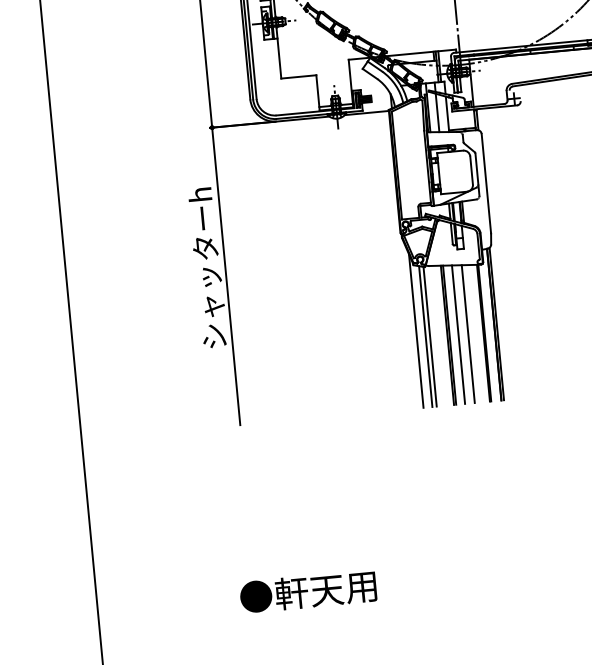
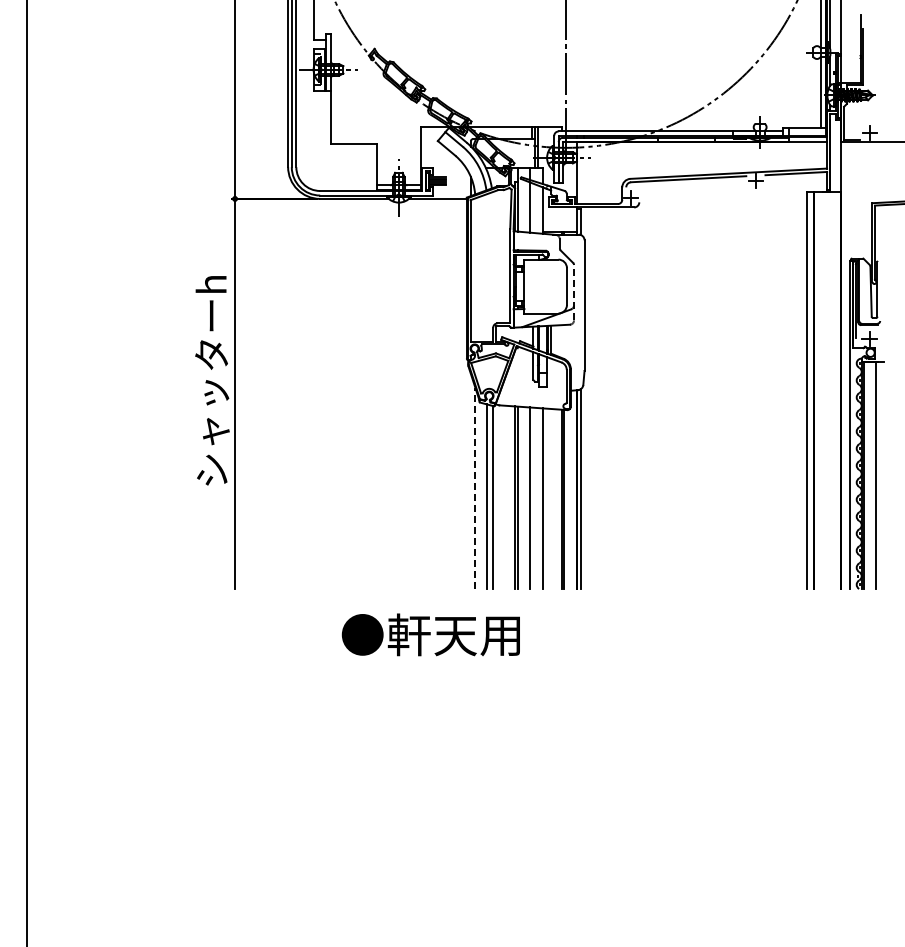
line: (477, 174) -> (574, 292), solid -> dashed
line: (416, 331) -> (475, 488), solid -> dashed
text: (307, 591) -> (430, 634), moved

